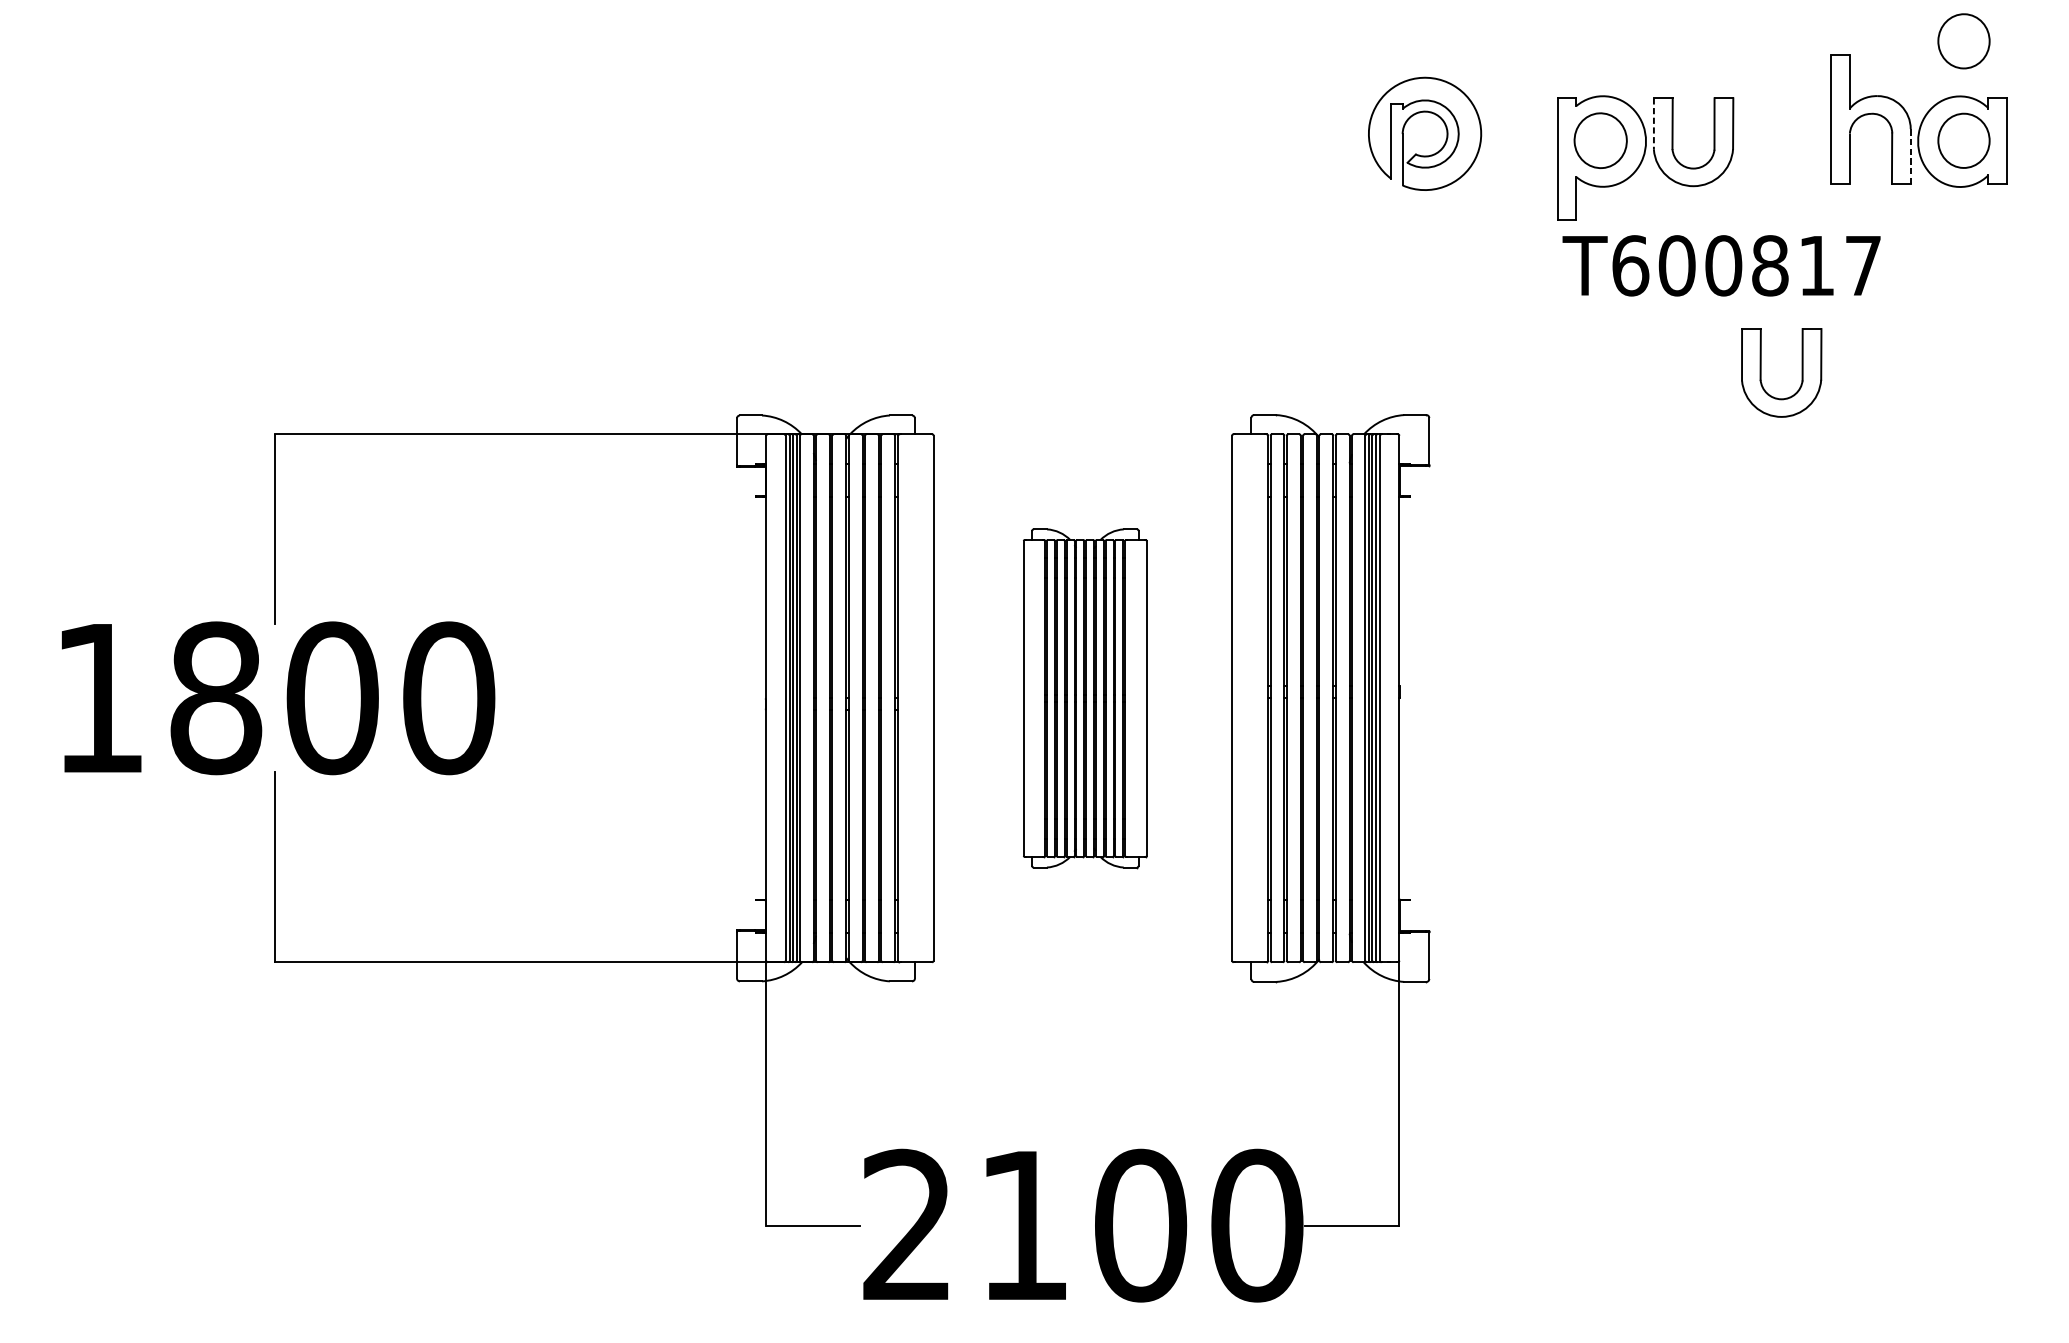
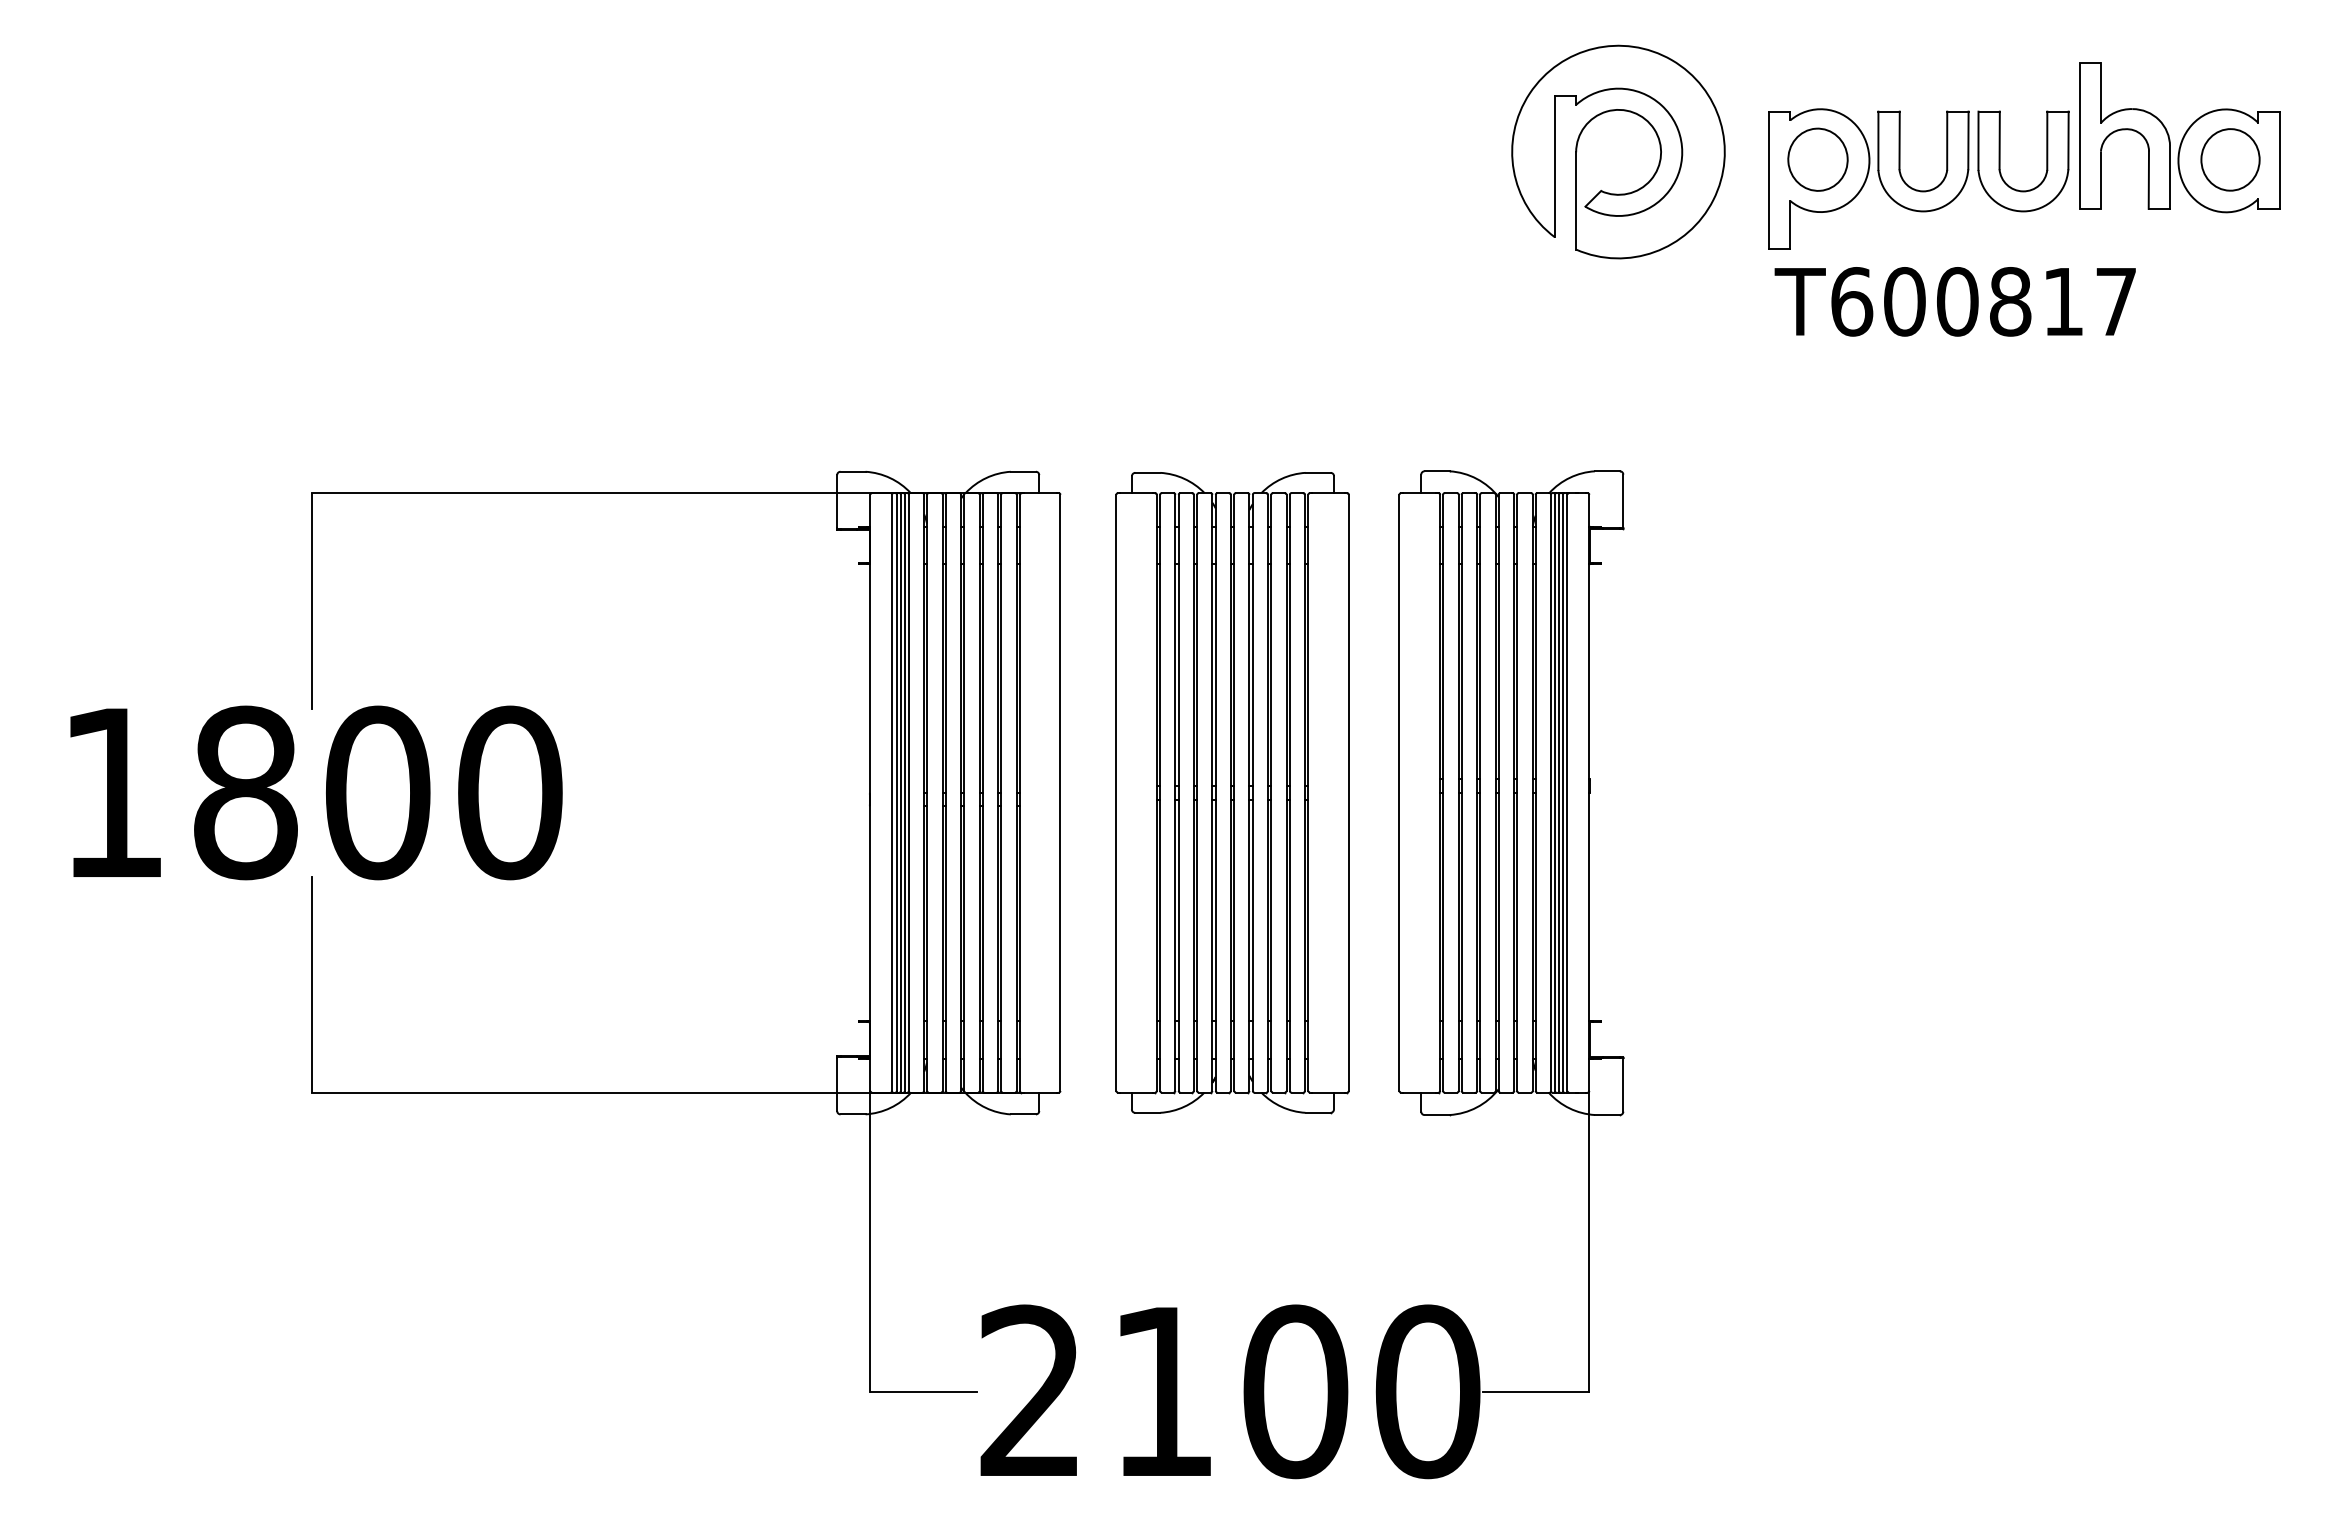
part: (1963, 40) -> (2230, 46), removed
line: (1654, 124) -> (1878, 141), dashed -> solid
part: (1425, 133) -> (1618, 151), size x1.67
line: (1911, 156) -> (2170, 177), dashed -> solid
part: (1761, 372) -> (2000, 161), moved
part: (1085, 698) -> (1232, 793), size x1.67

